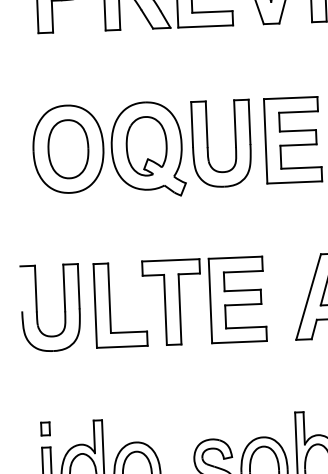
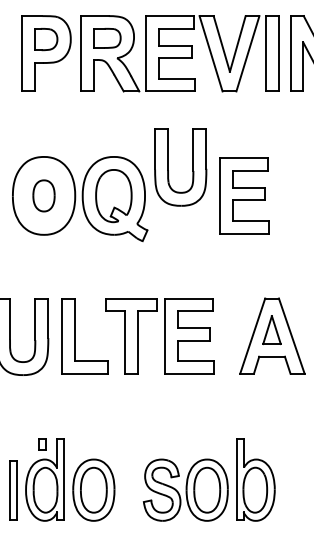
part: (207, 144) -> (168, 167), moved
part: (67, 148) -> (43, 195), size x0.6
part: (45, 429) -> (42, 444), moved

